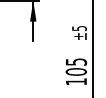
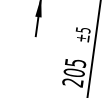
text: (75, 81) -> (72, 82), 105 -> 205

